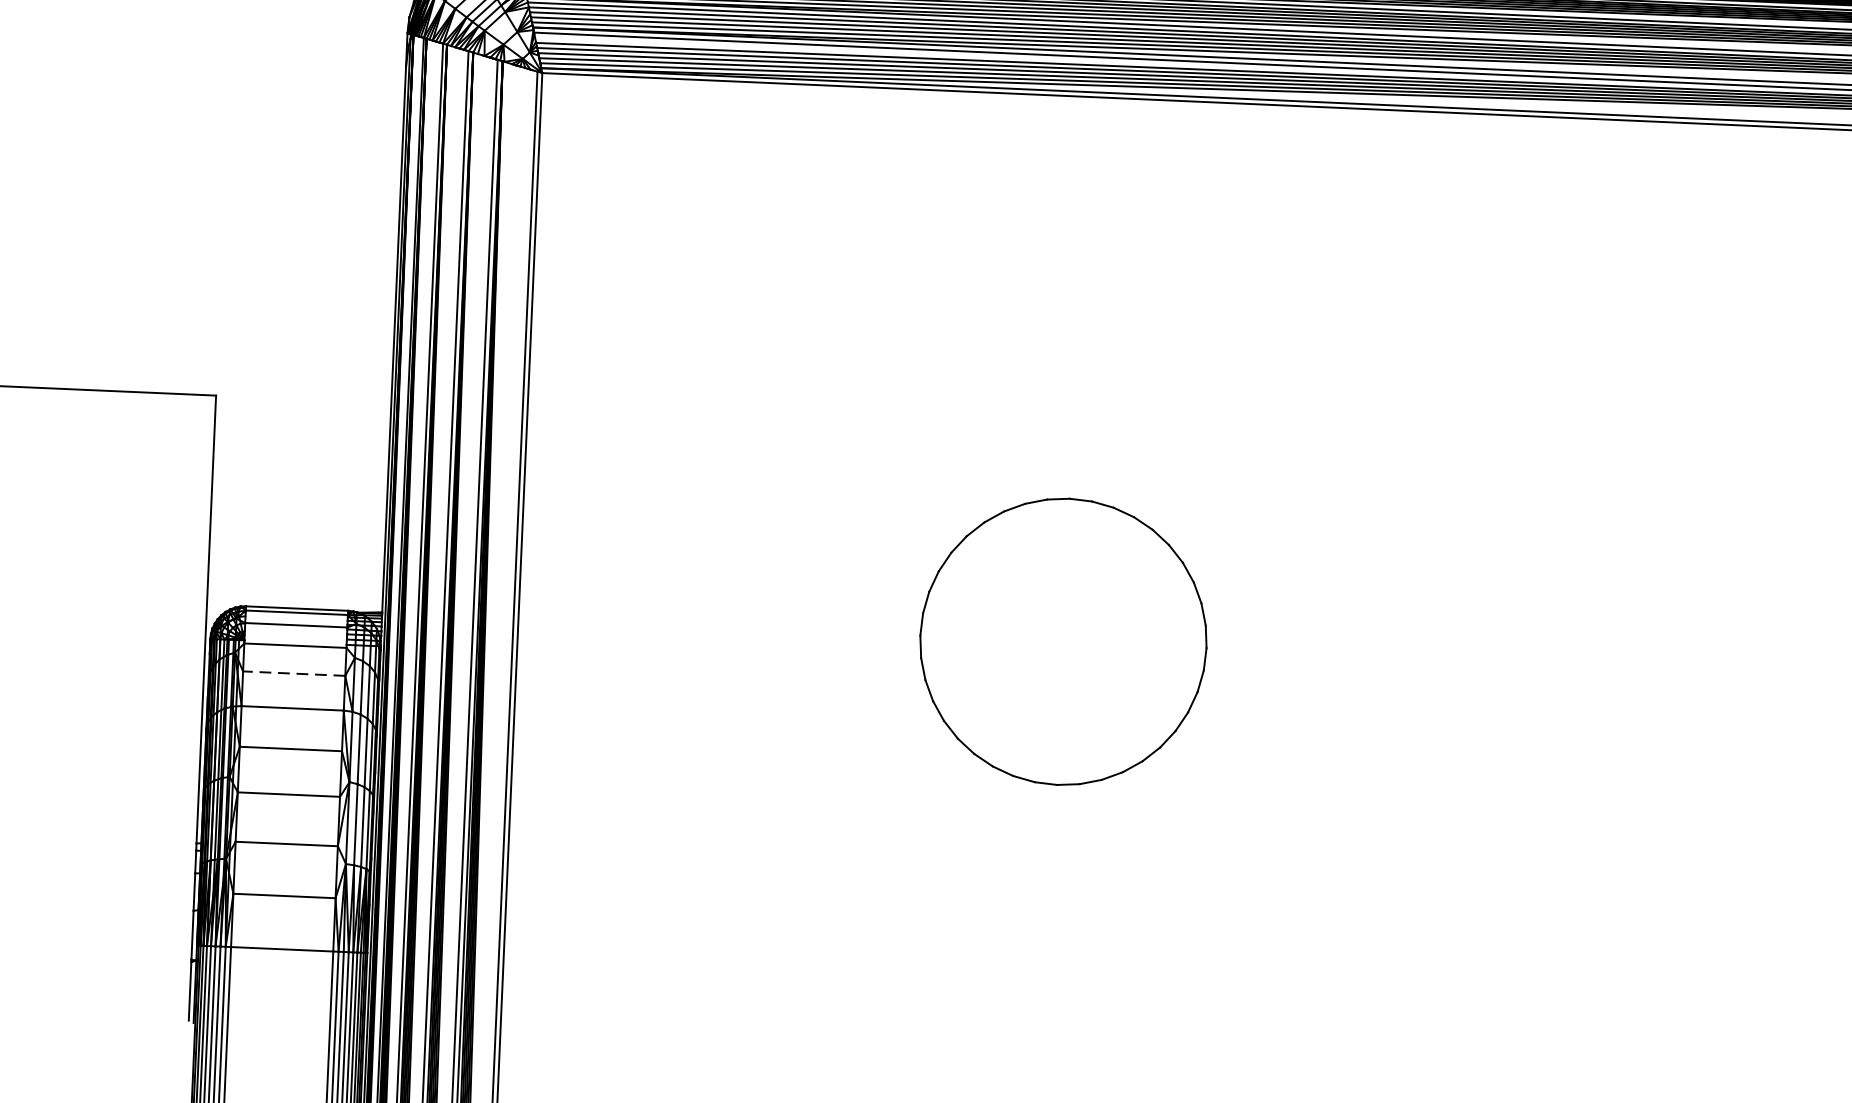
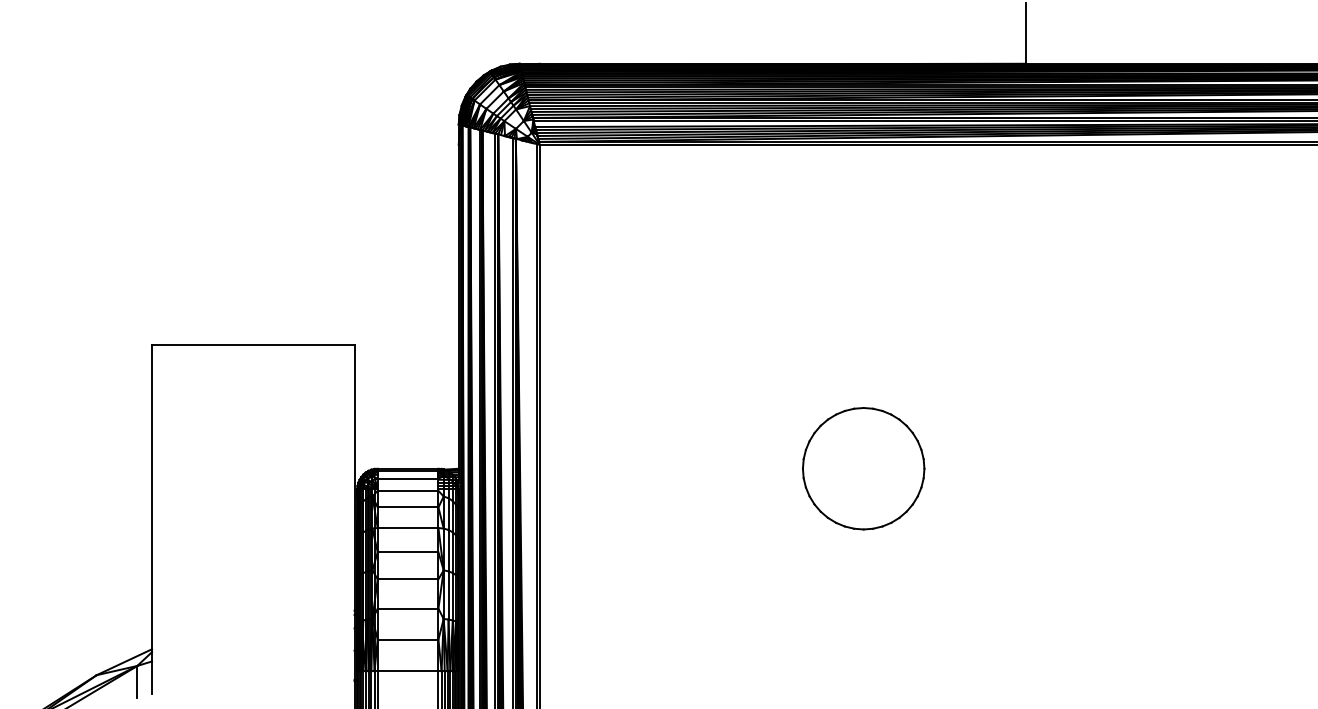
part: (1063, 641) -> (863, 468), size x0.71
line: (293, 673) -> (407, 507), dashed -> solid

